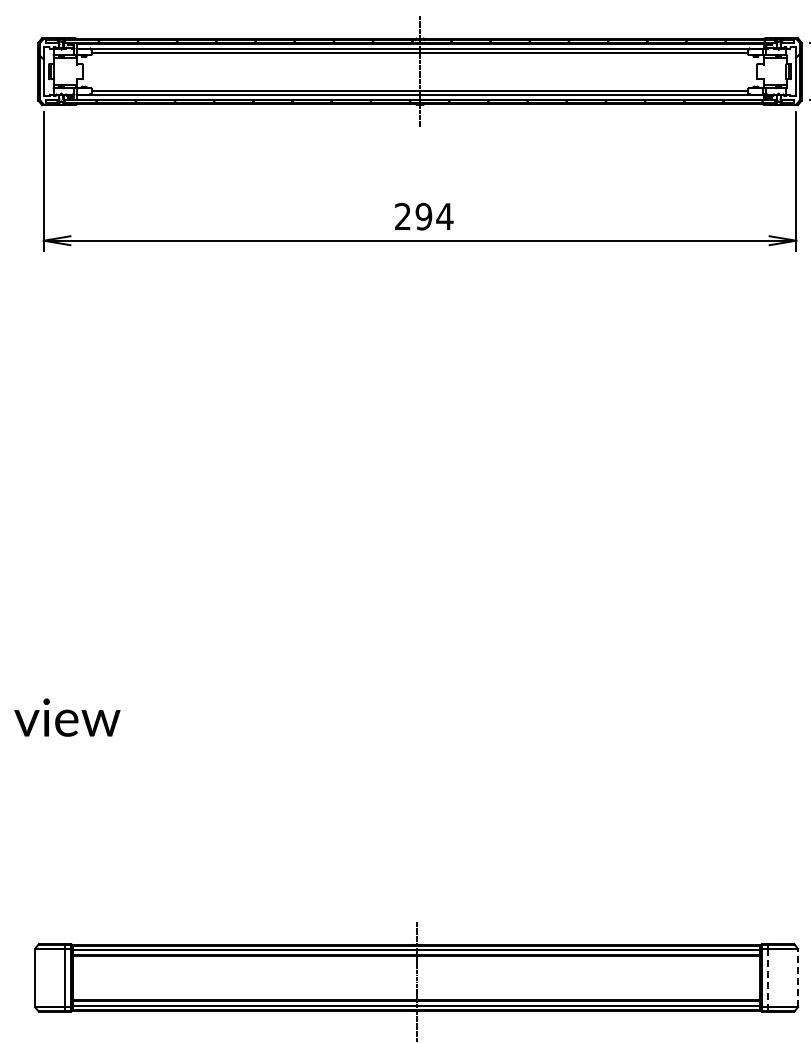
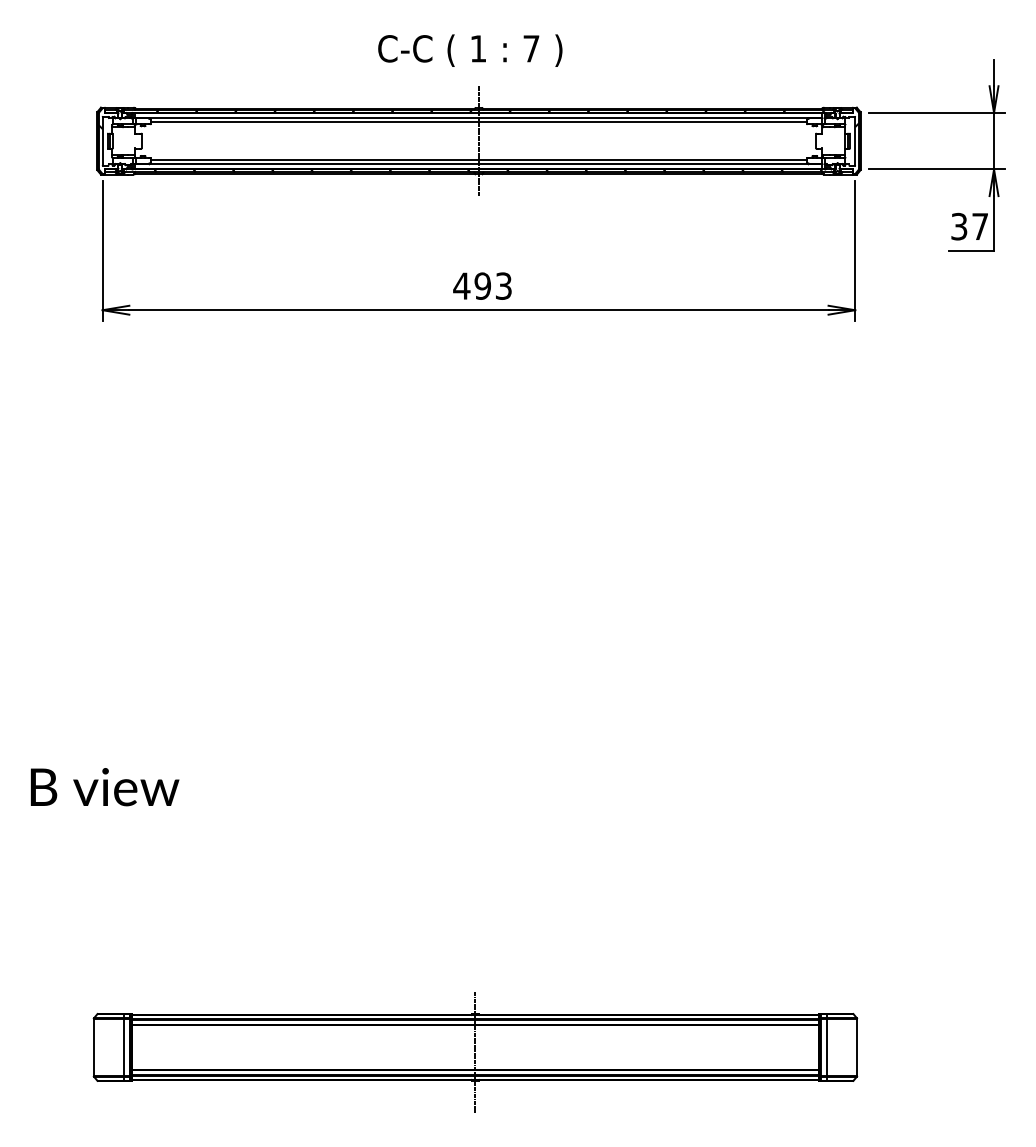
text: (423, 216) -> (482, 285), 294 -> 493
line: (767, 978) -> (826, 1047), dashed -> solid
line: (798, 978) -> (857, 1047), dashed -> solid

